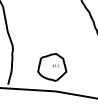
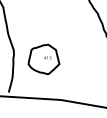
part: (52, 67) -> (44, 59), moved

